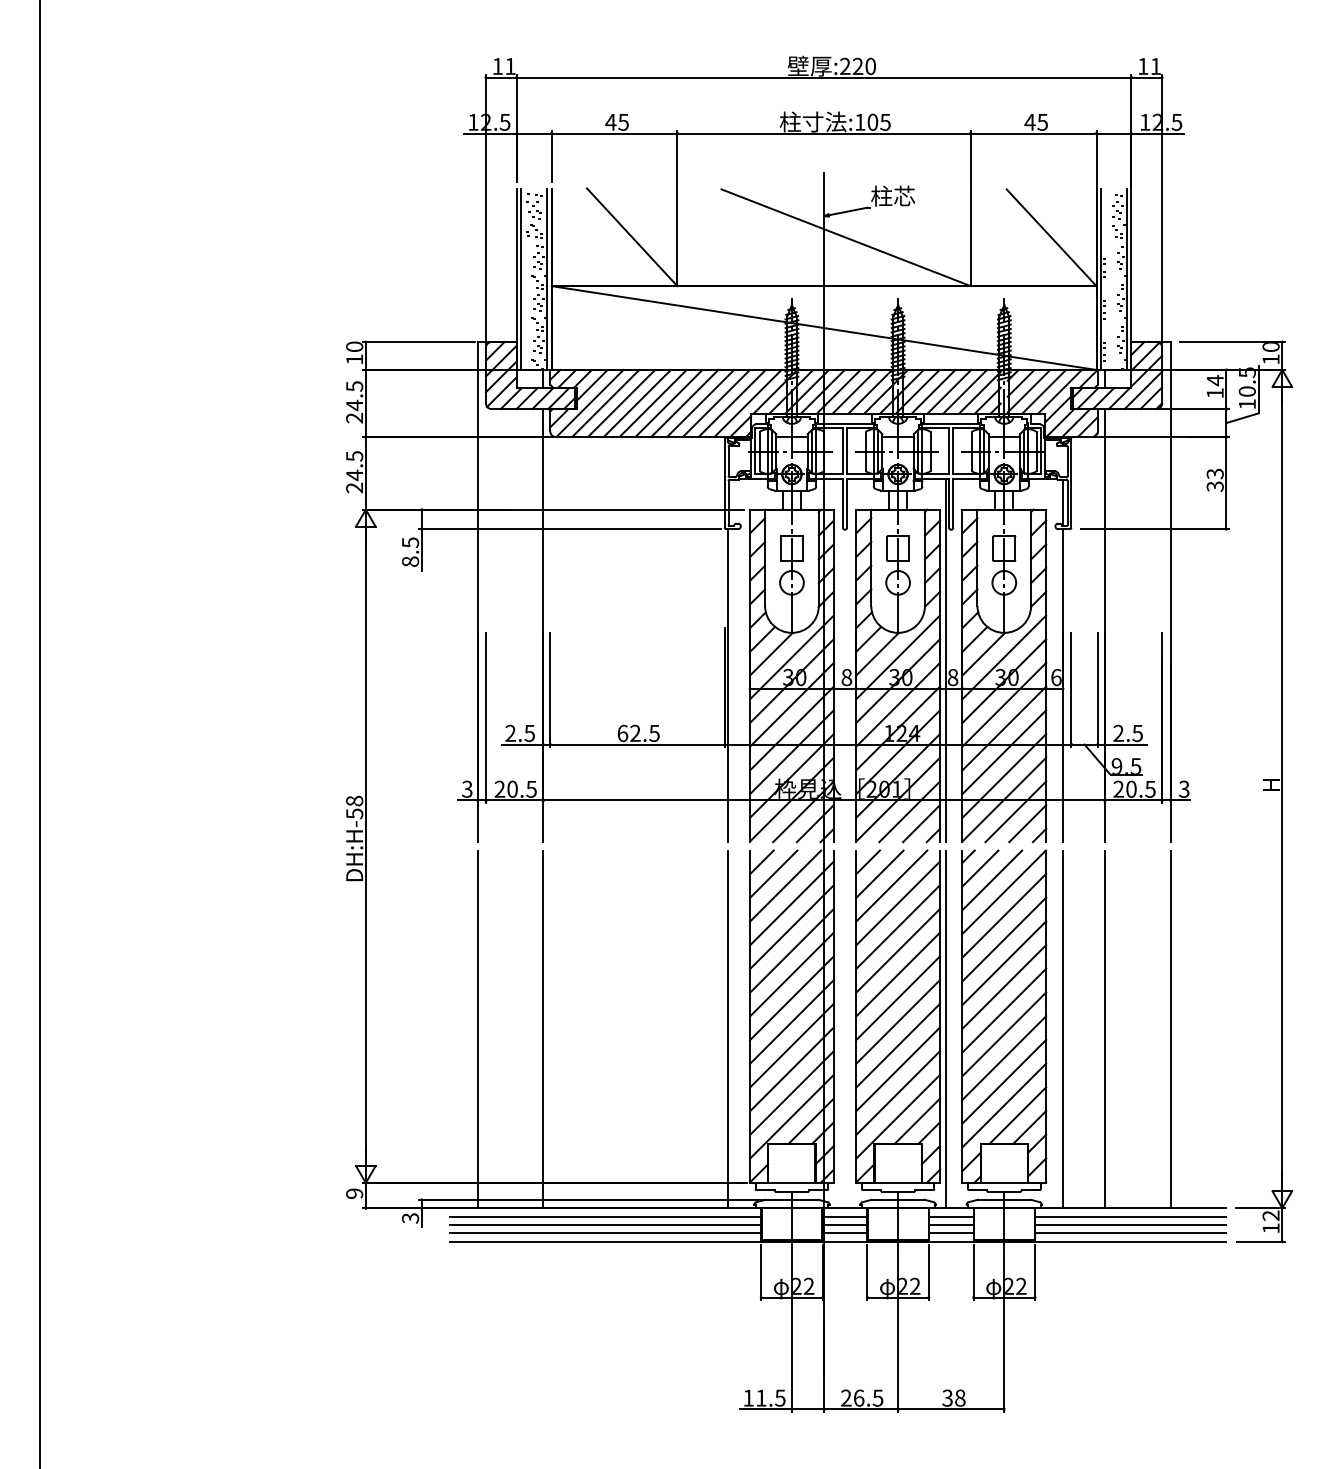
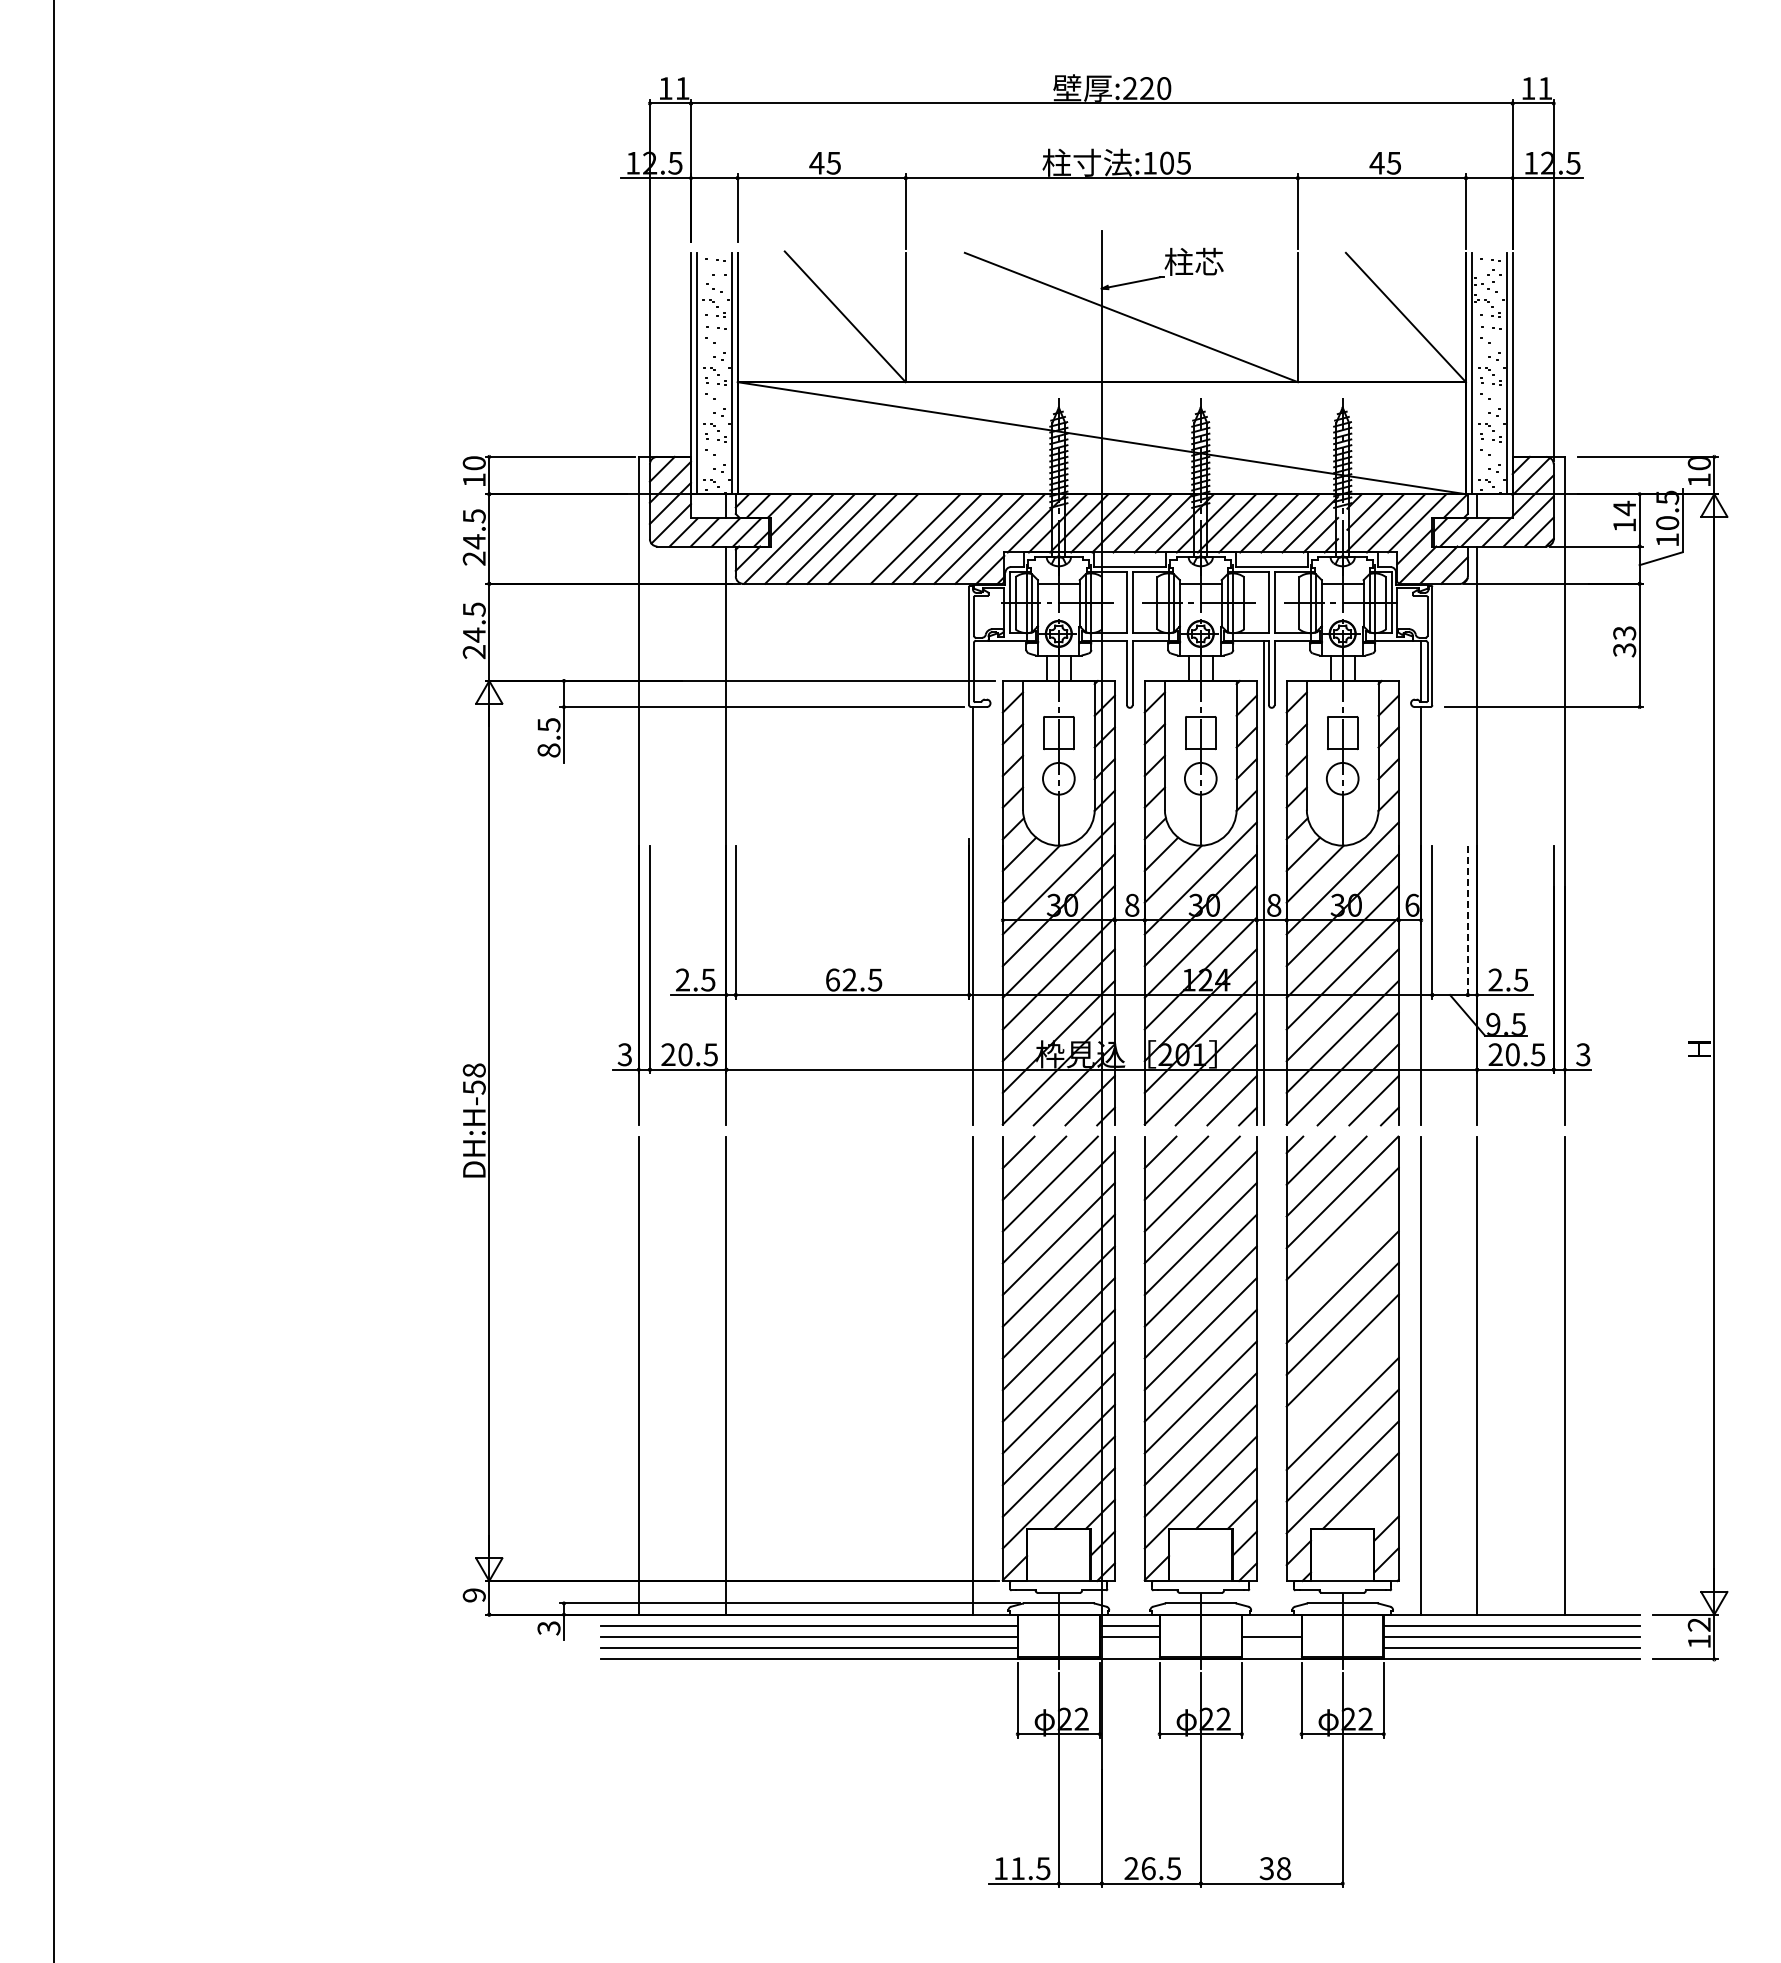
line: (668, 403) -> (894, 538), removed
line: (1097, 691) -> (1467, 923), solid -> dashed
line: (1004, 939) -> (1342, 1255), removed
line: (945, 1029) -> (1264, 1375), removed
line: (1004, 1034) -> (1342, 1382), removed
line: (1029, 1127) -> (1376, 1506), removed
line: (951, 1216) -> (1271, 1625), removed
line: (844, 1233) -> (1129, 1648), removed
line: (951, 1233) -> (1271, 1648), removed

